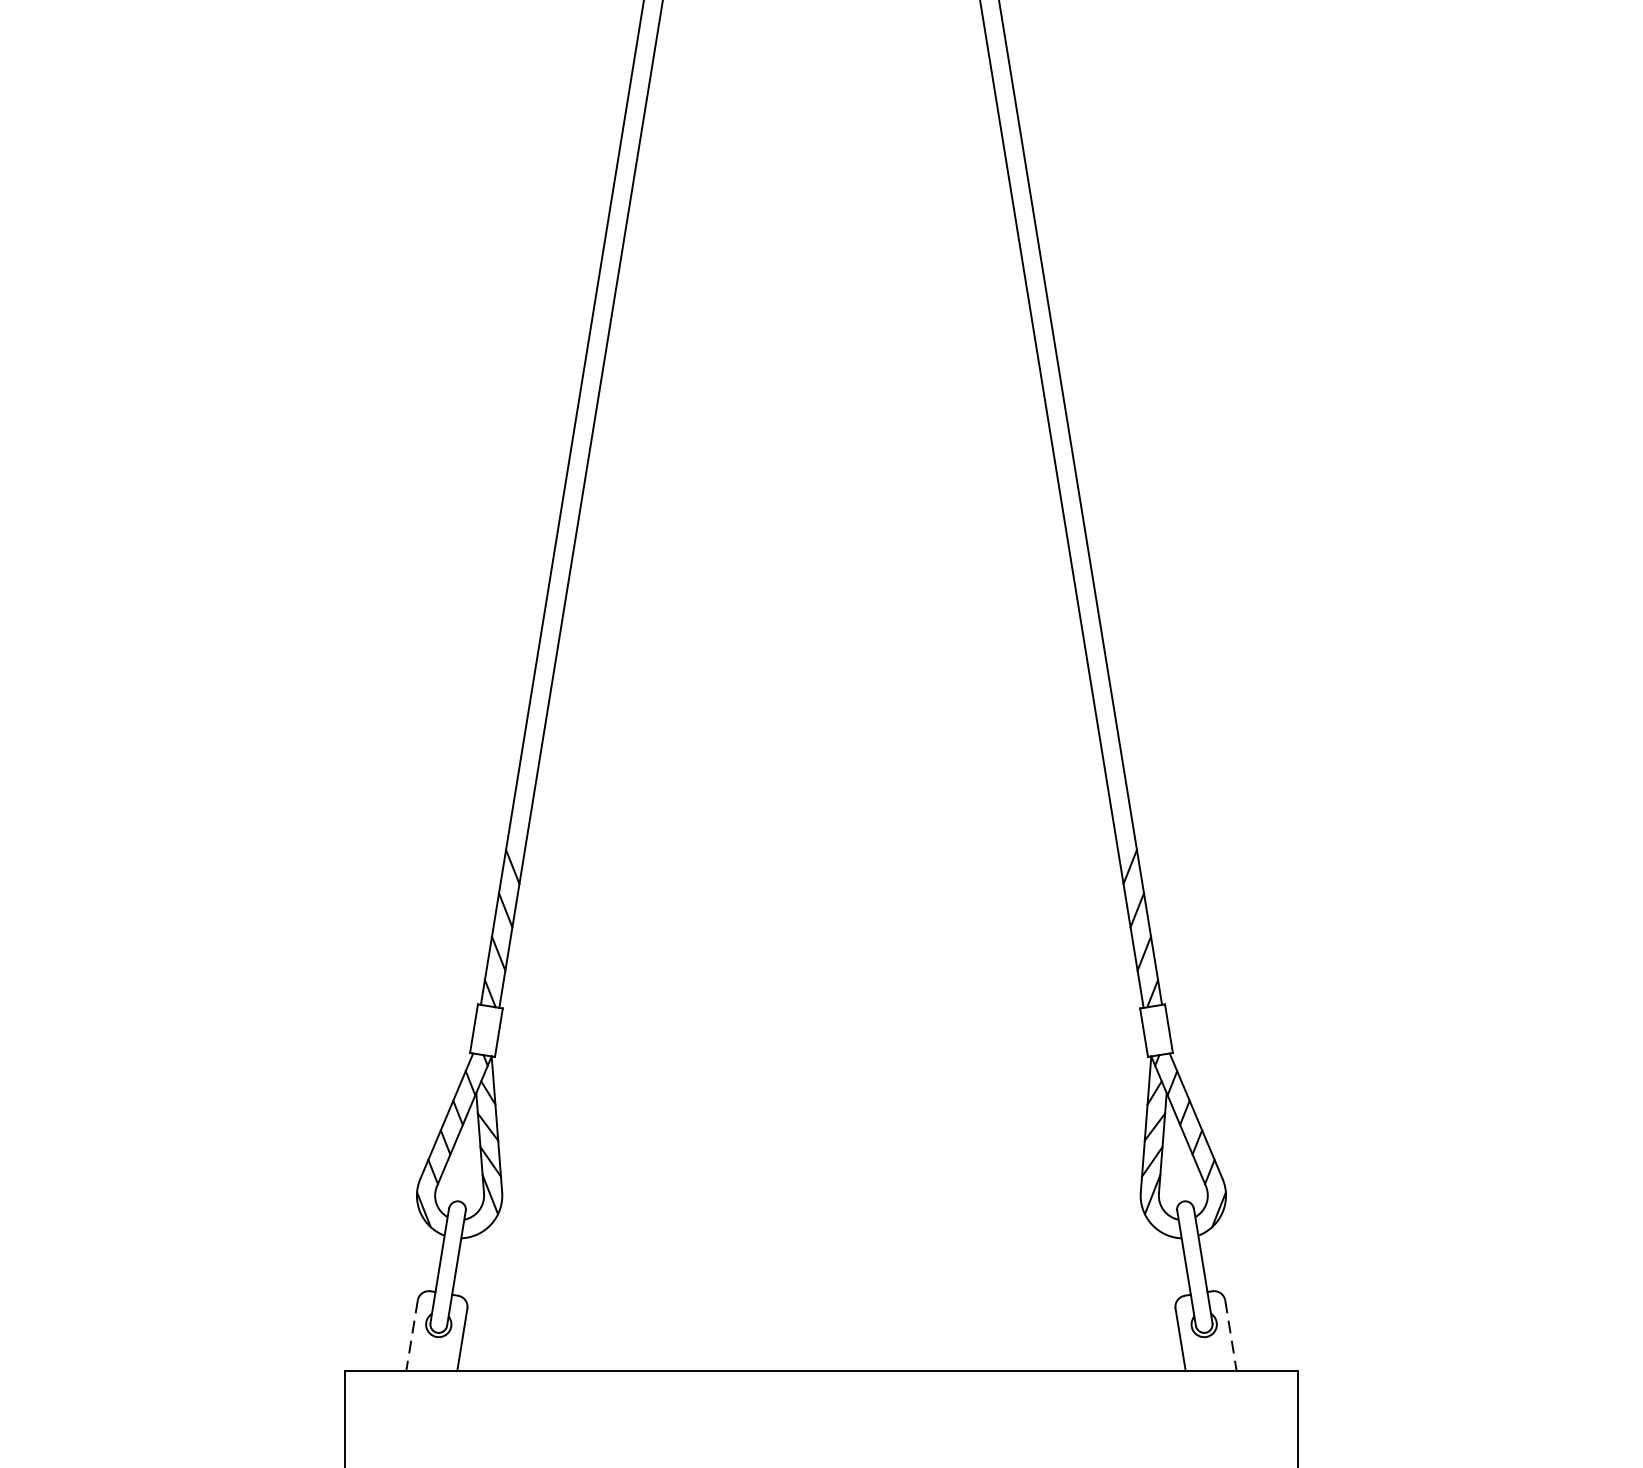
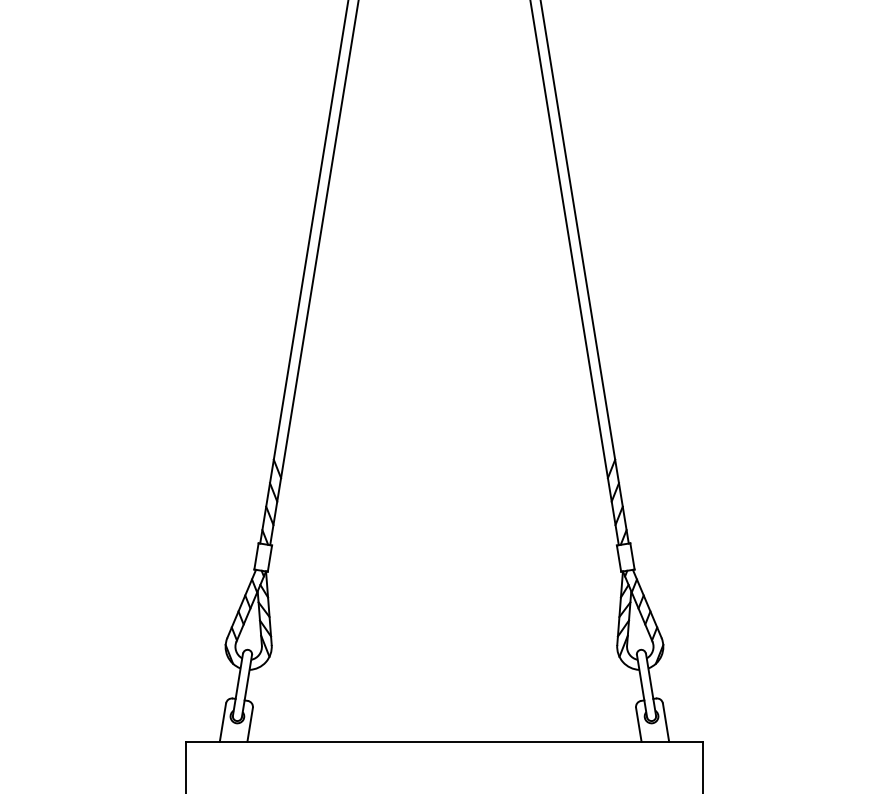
line: (411, 1337) -> (222, 723), dashed -> solid
line: (1231, 1337) -> (666, 723), dashed -> solid

